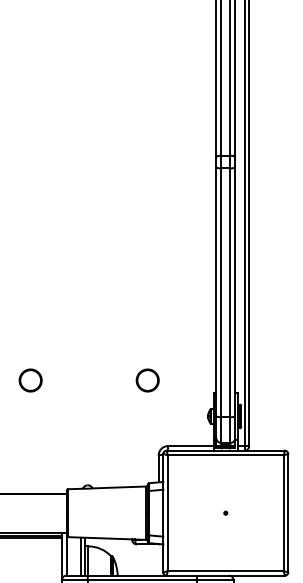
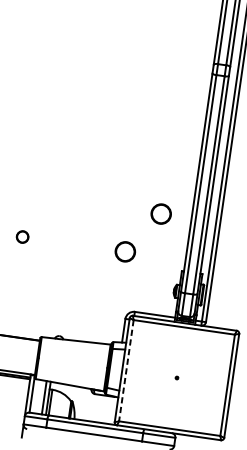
circle: (181, 332) -> (161, 214), added
circle: (30, 380) -> (22, 237), size x0.6
line: (168, 513) -> (126, 371), solid -> dashed

